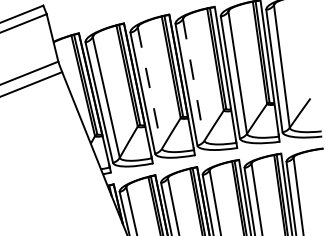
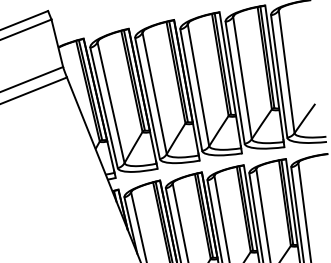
line: (193, 80) -> (198, 85), dashed -> solid
line: (149, 88) -> (154, 93), dashed -> solid

